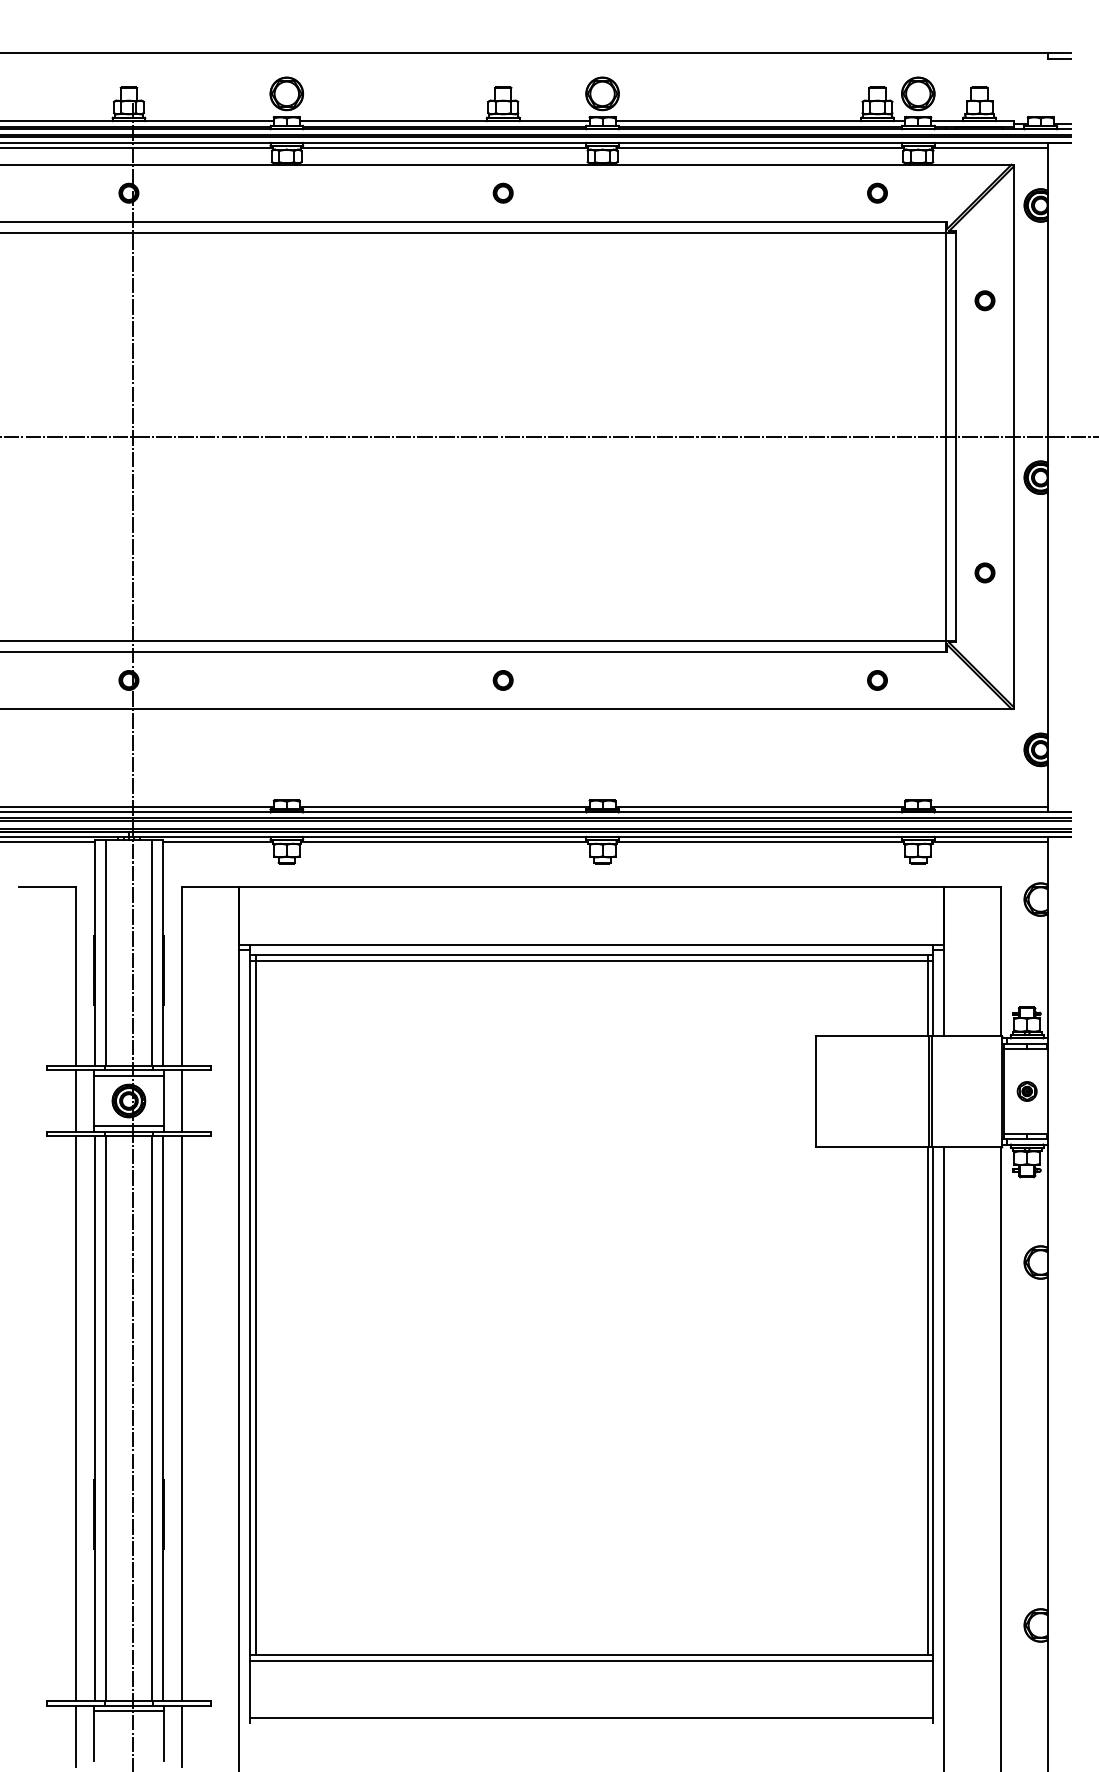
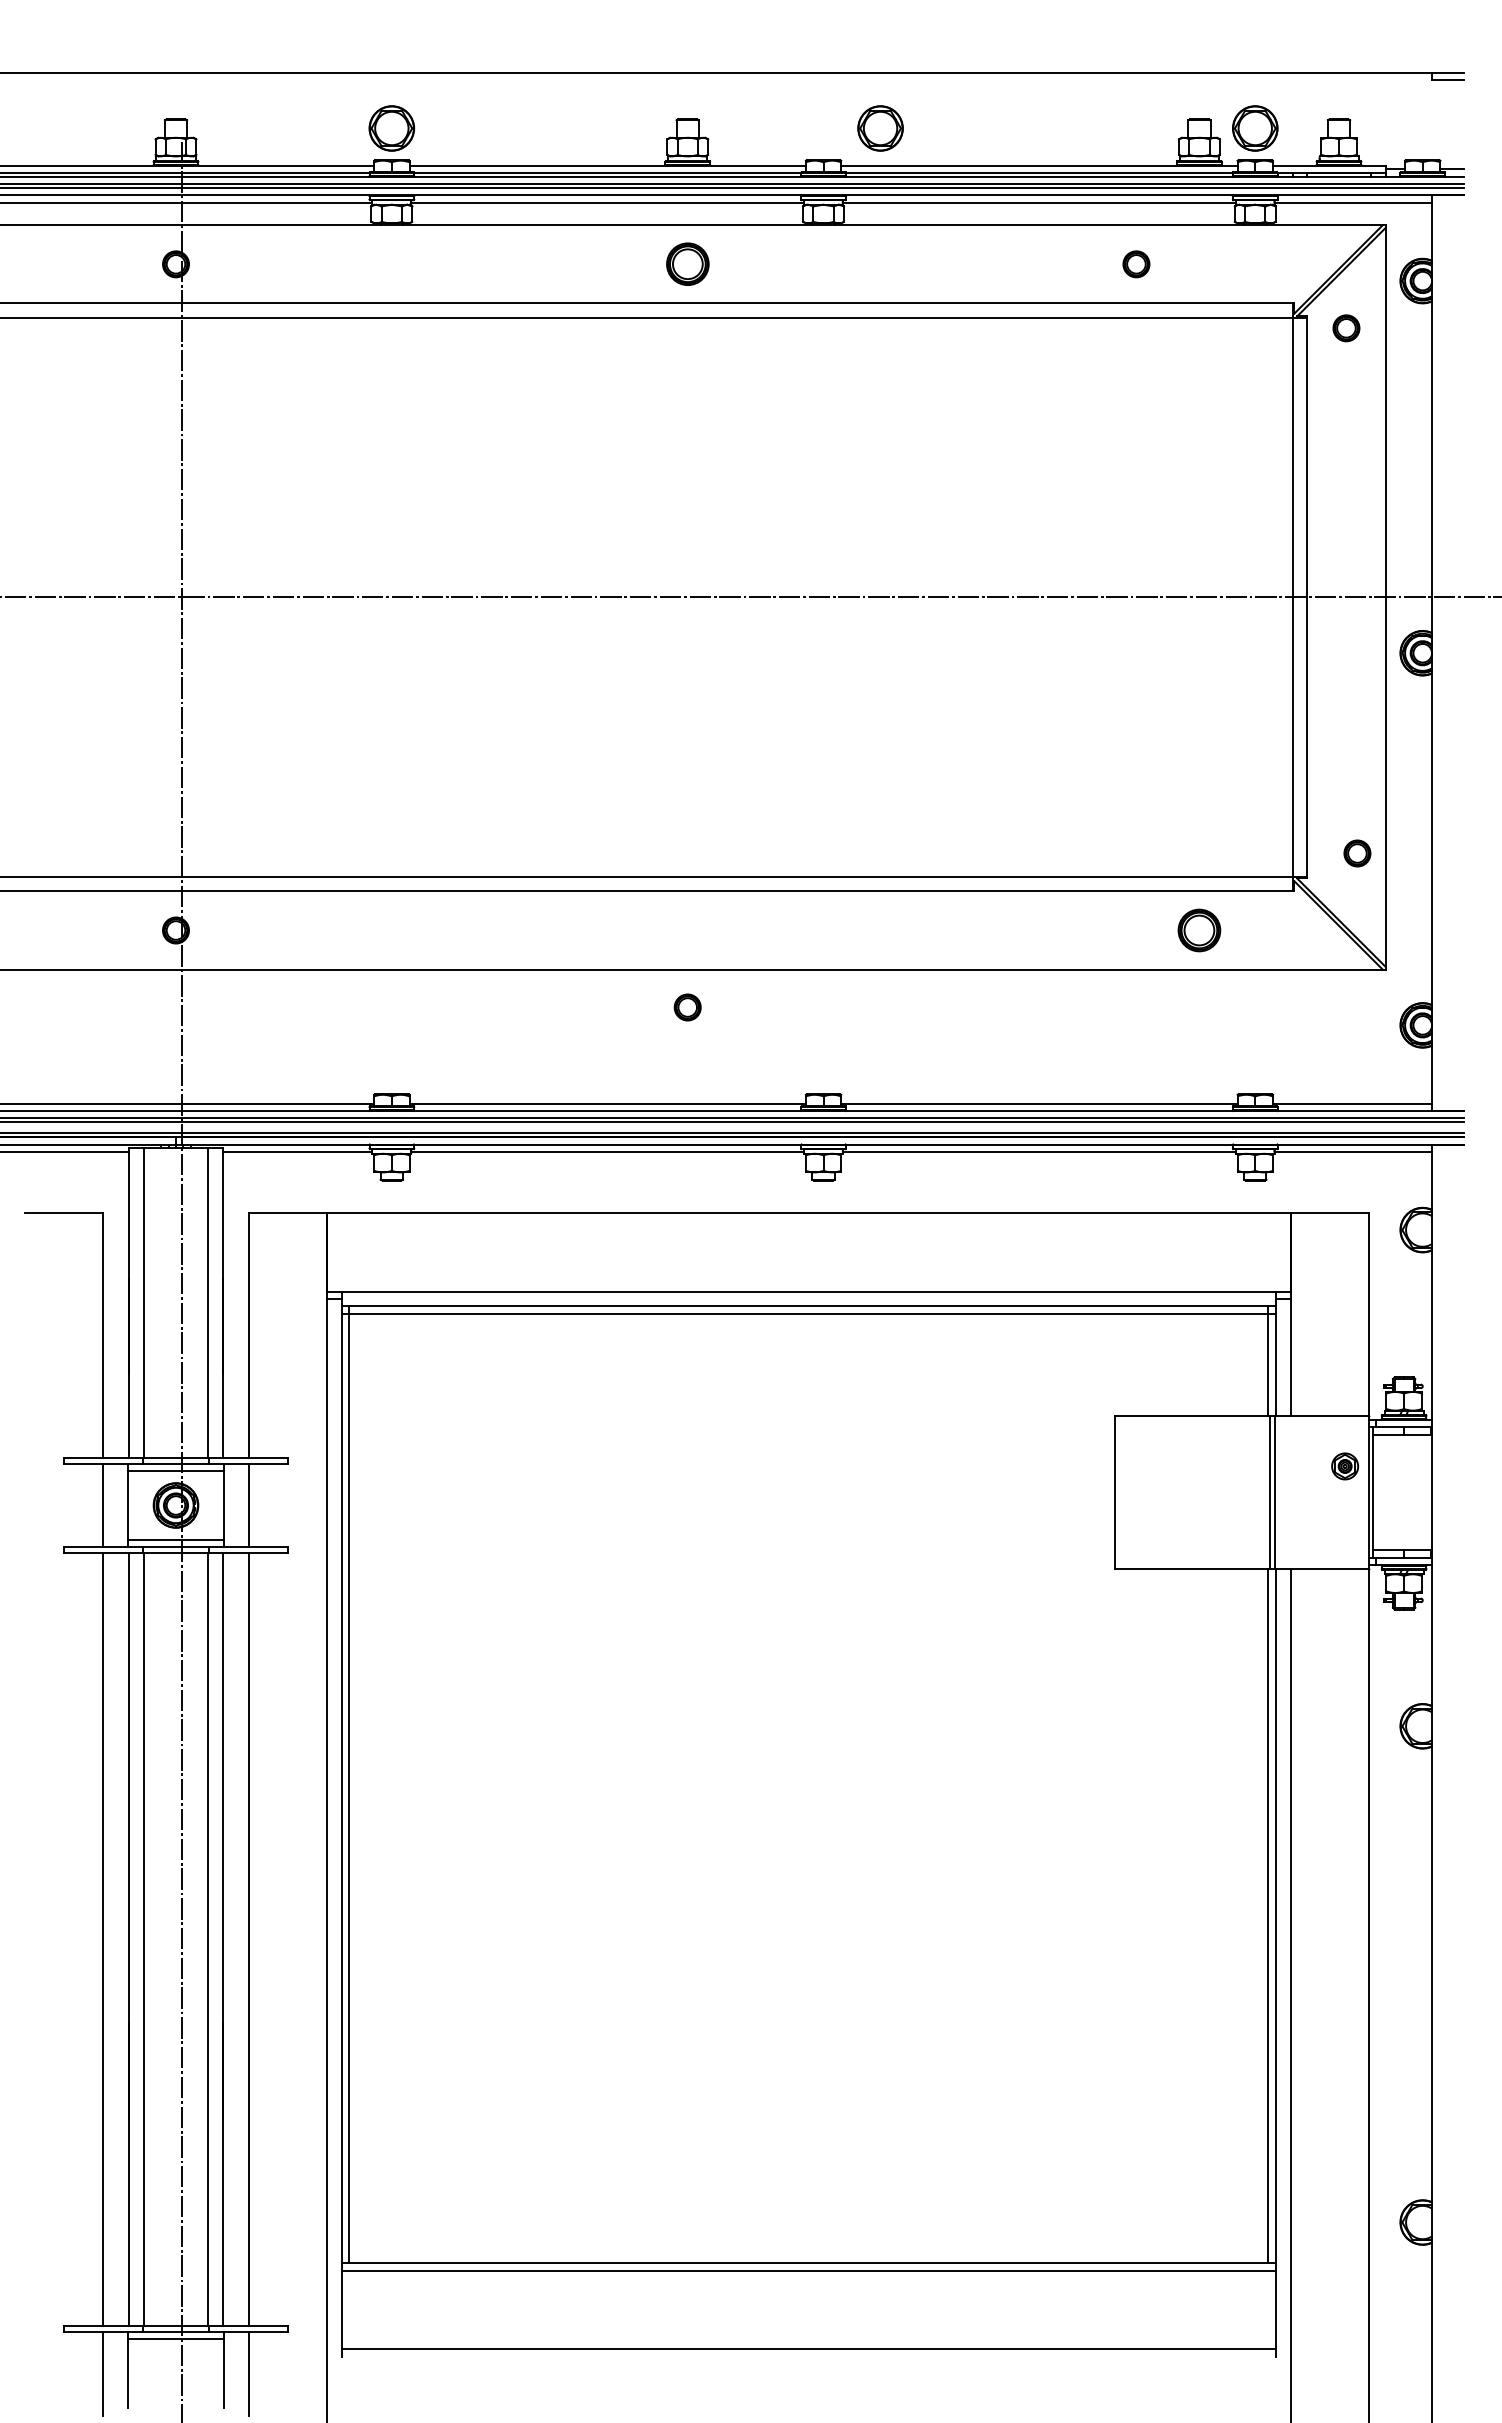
part: (602, 93) -> (880, 128), moved
part: (503, 193) -> (687, 264), size x1.6
part: (877, 193) -> (1136, 264), moved
part: (985, 300) -> (1346, 328), moved
part: (985, 572) -> (1357, 853), moved
part: (503, 680) -> (687, 1007), moved
part: (877, 680) -> (1199, 930), size x1.6
part: (1027, 1091) -> (1345, 1466), moved

